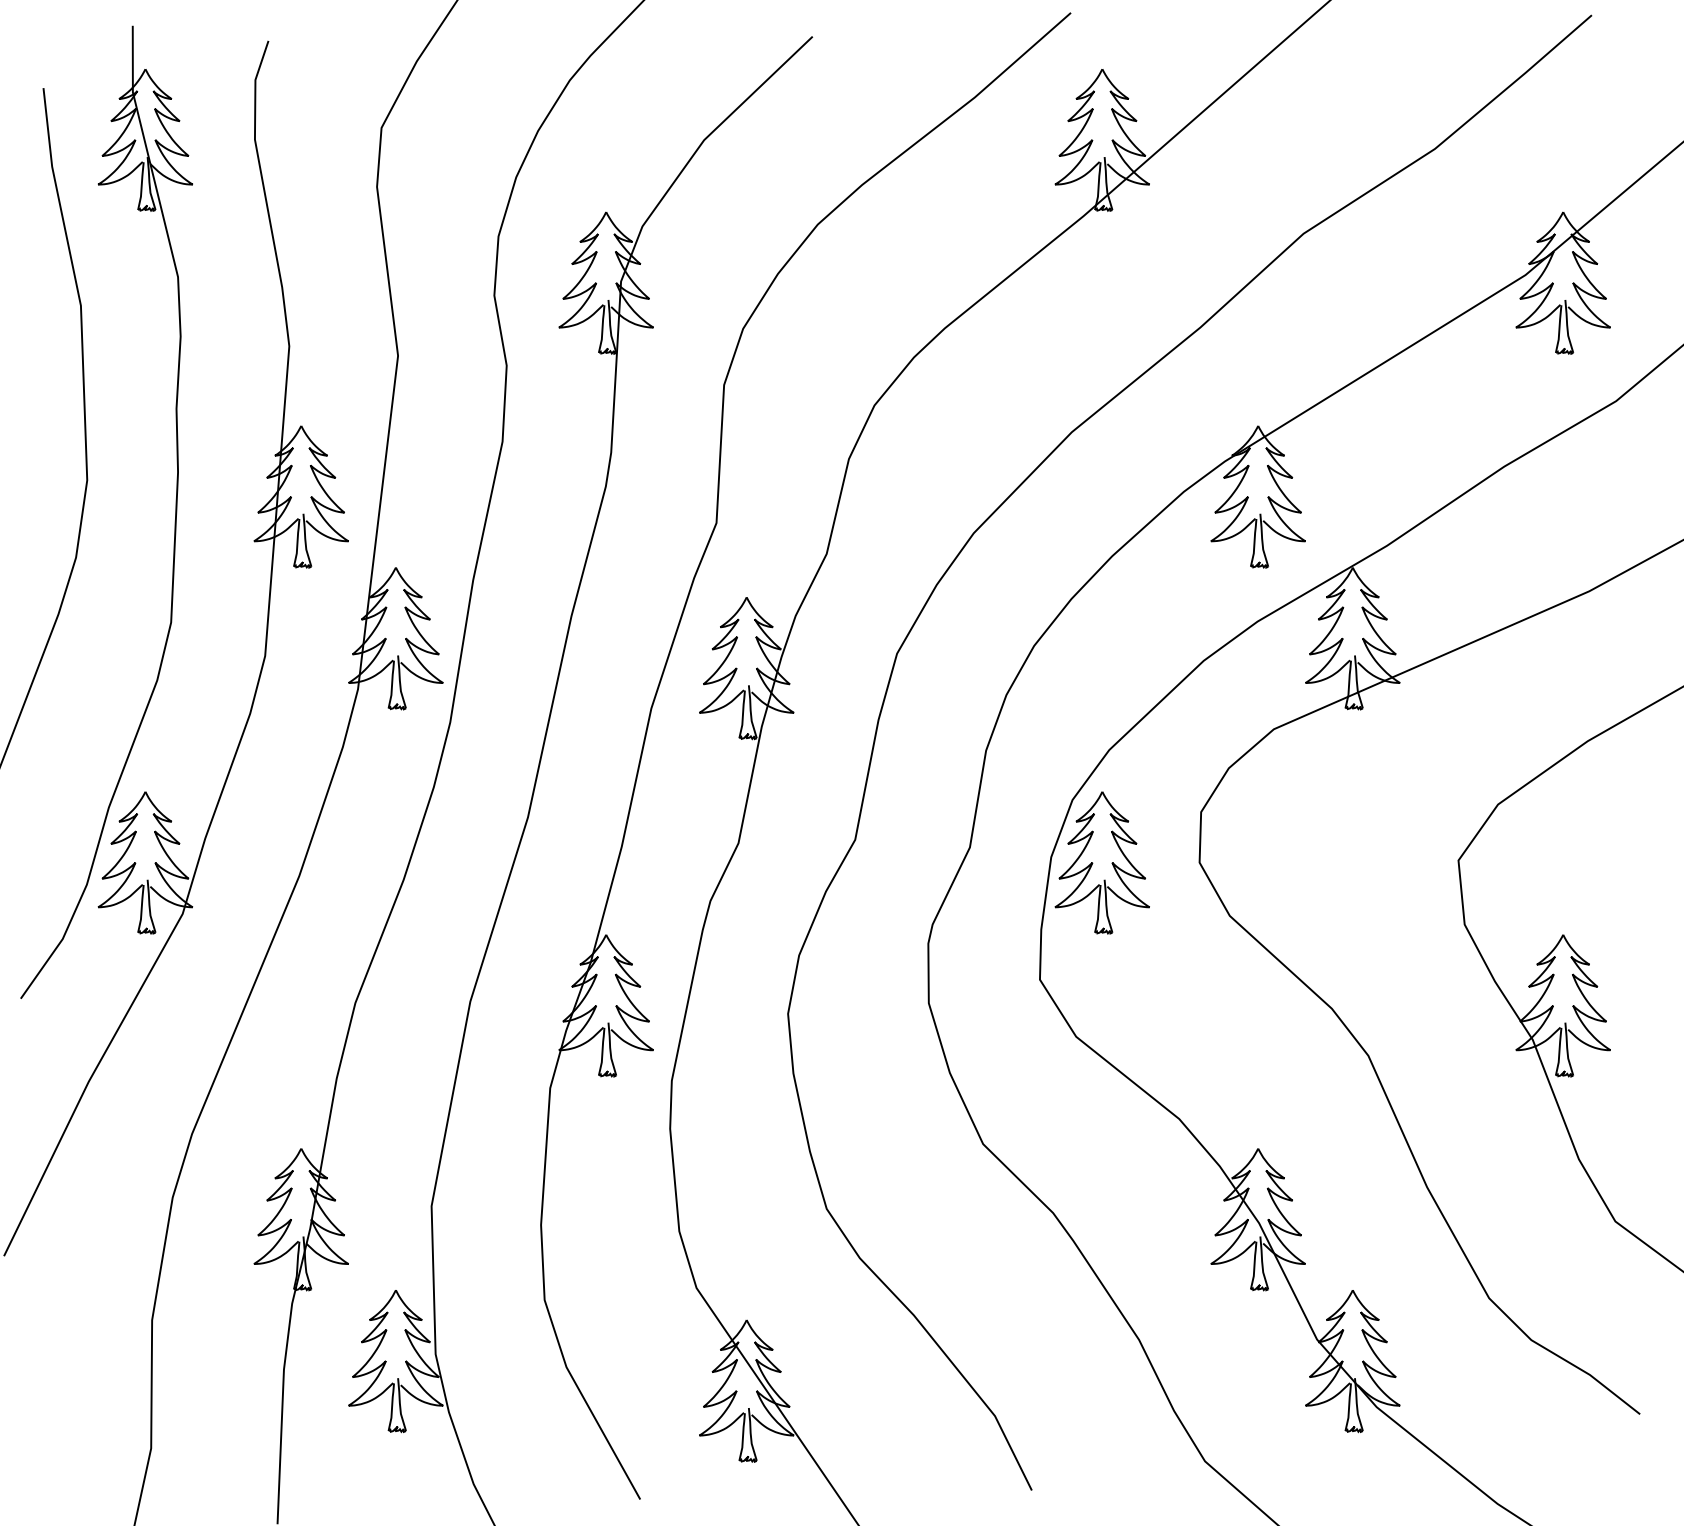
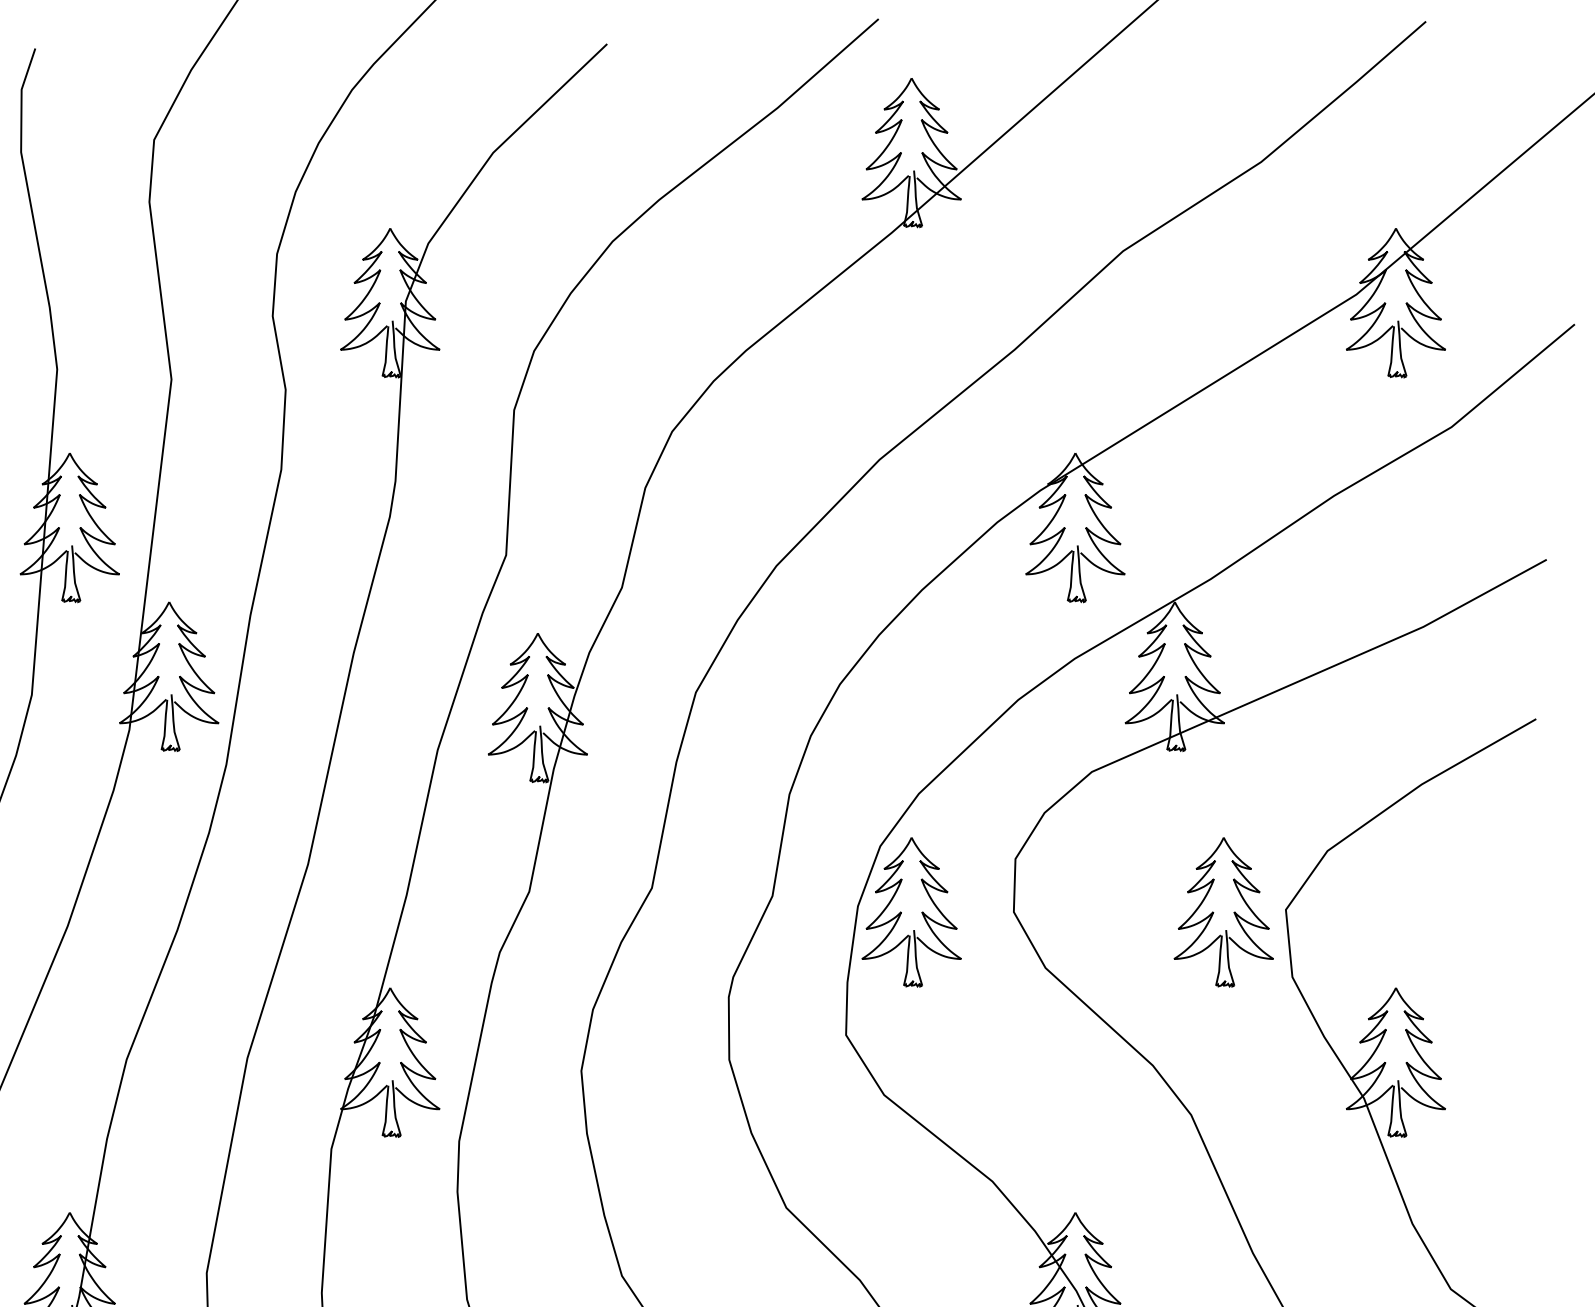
part: (1398, 862) -> (1222, 911), added

